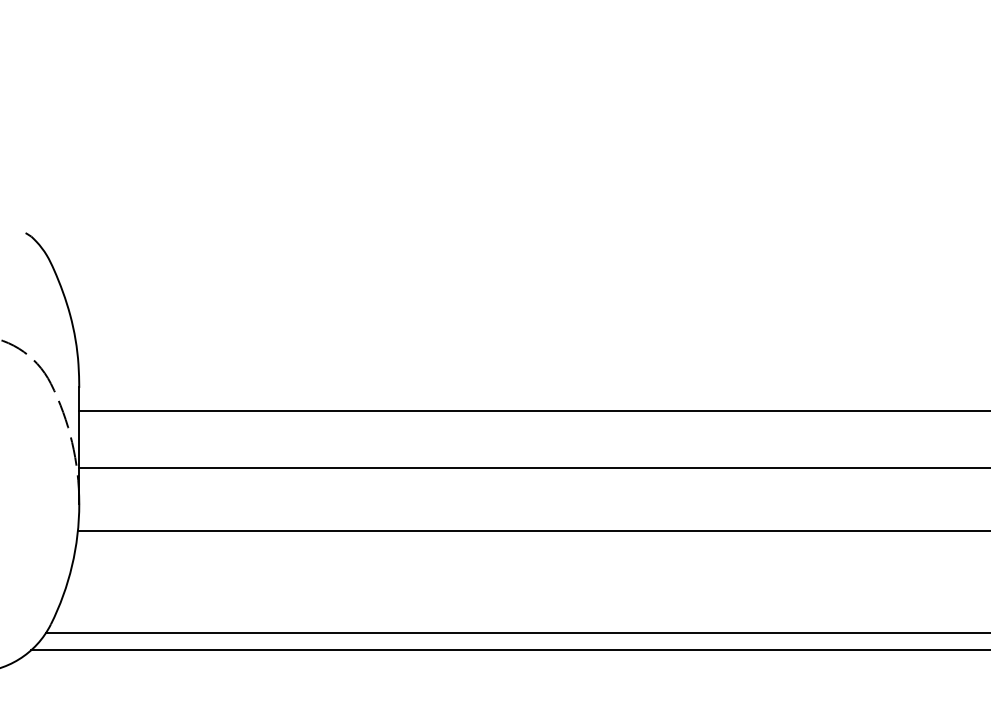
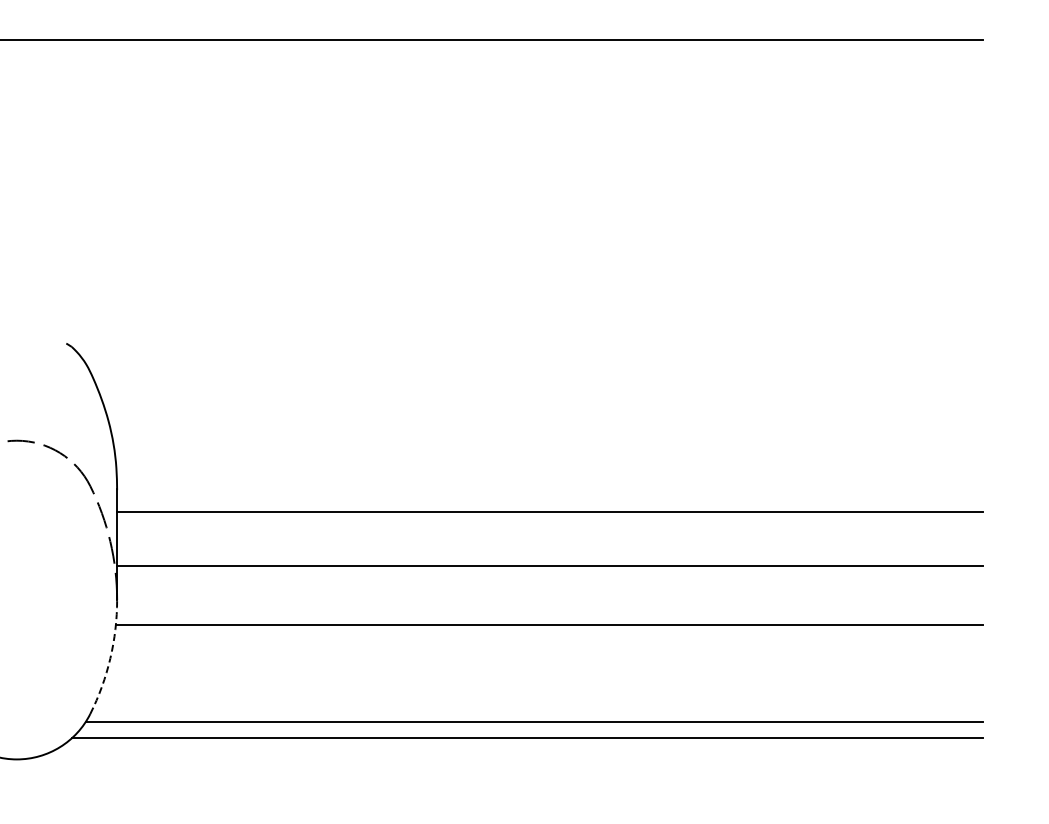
arc: (72, 565) -> (110, 658), solid -> dashed

